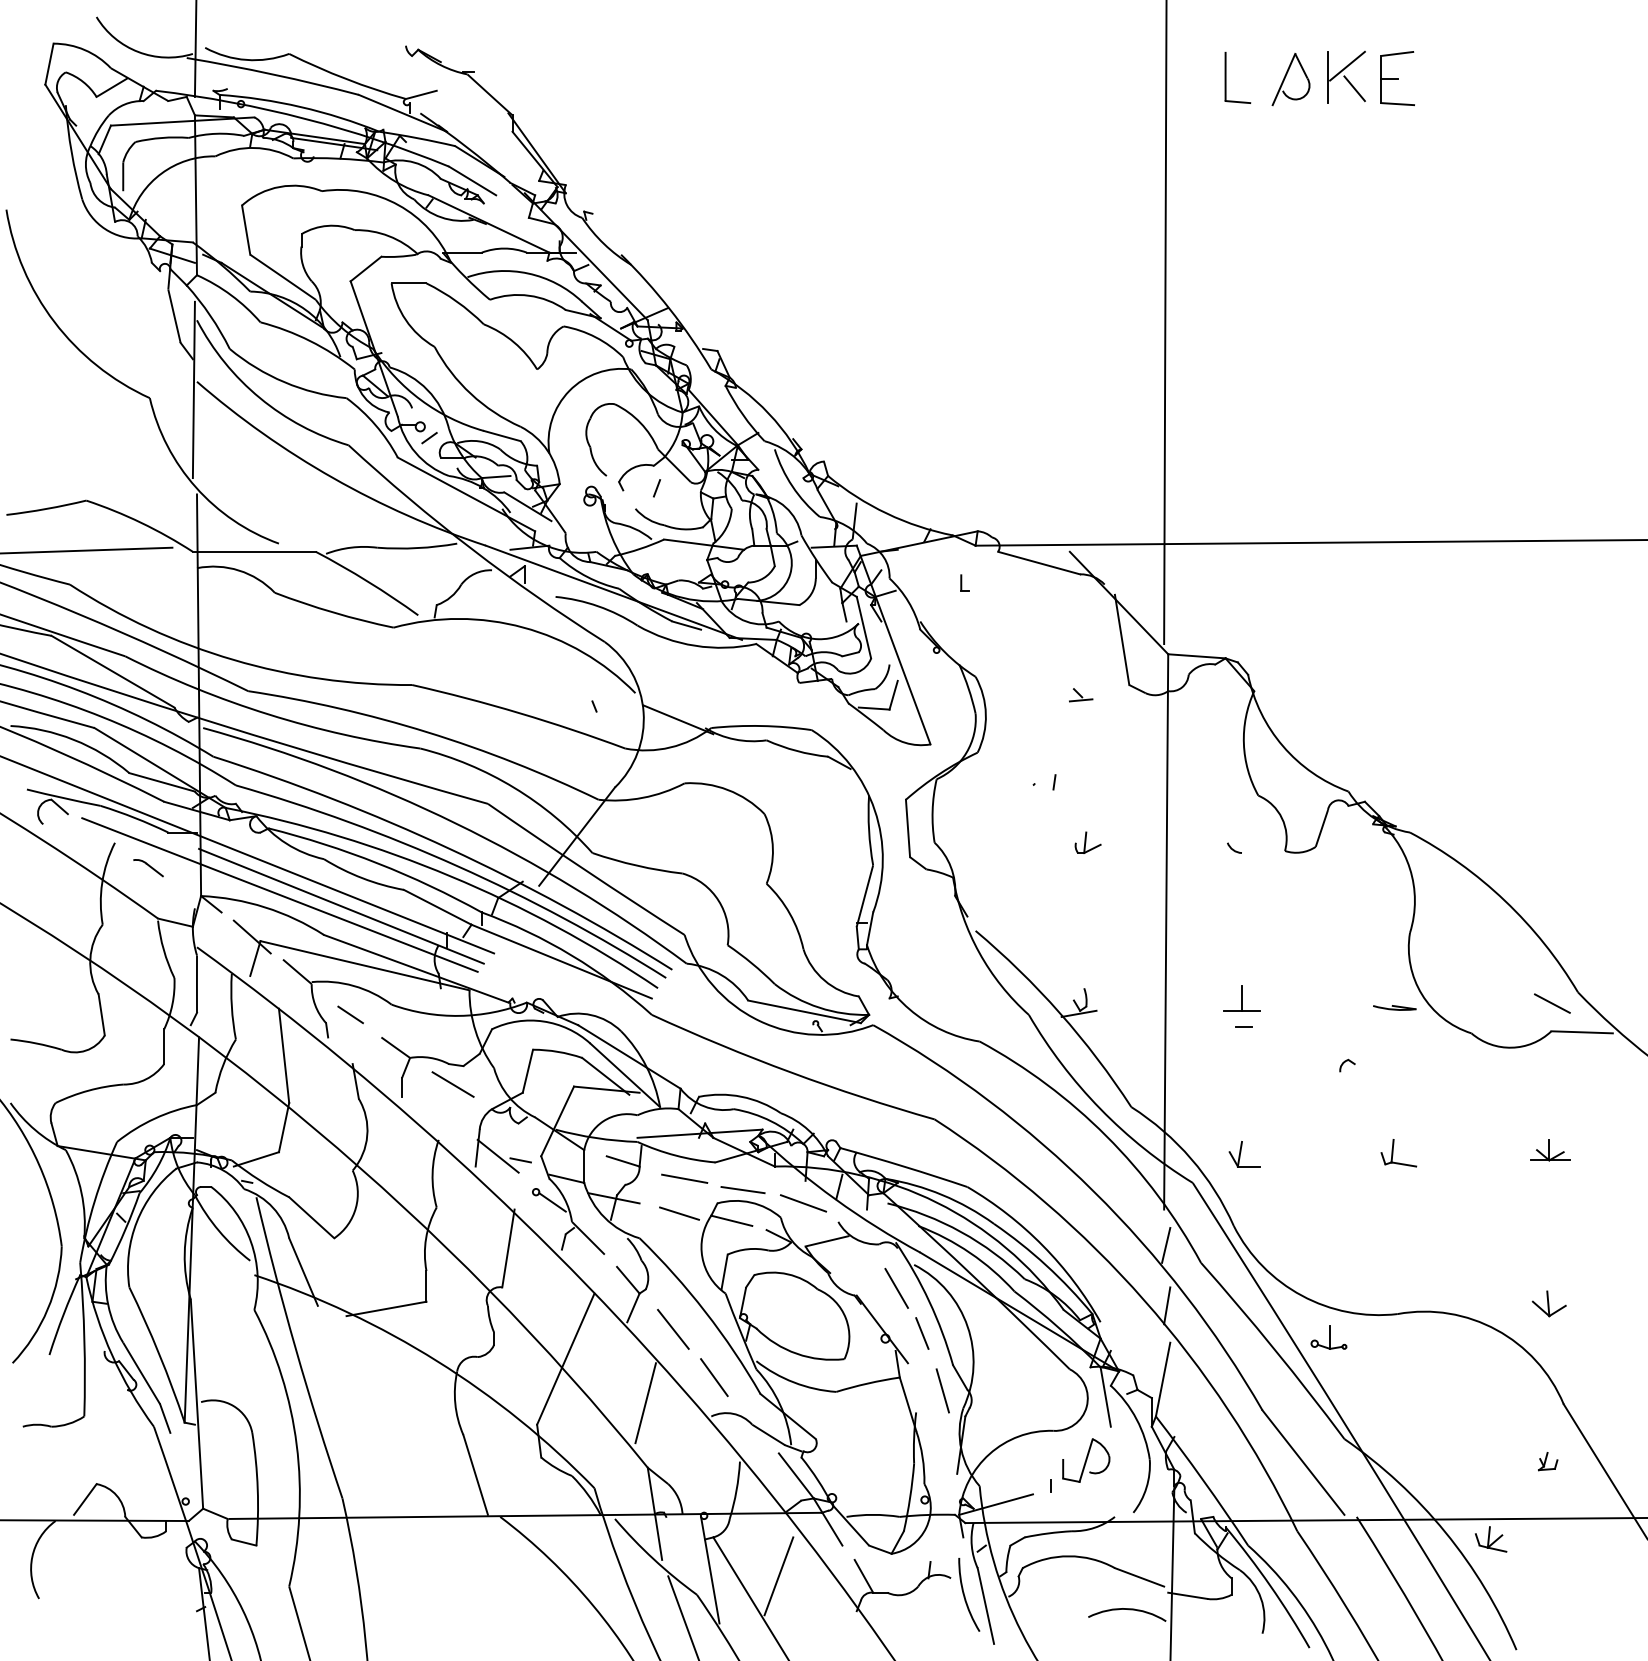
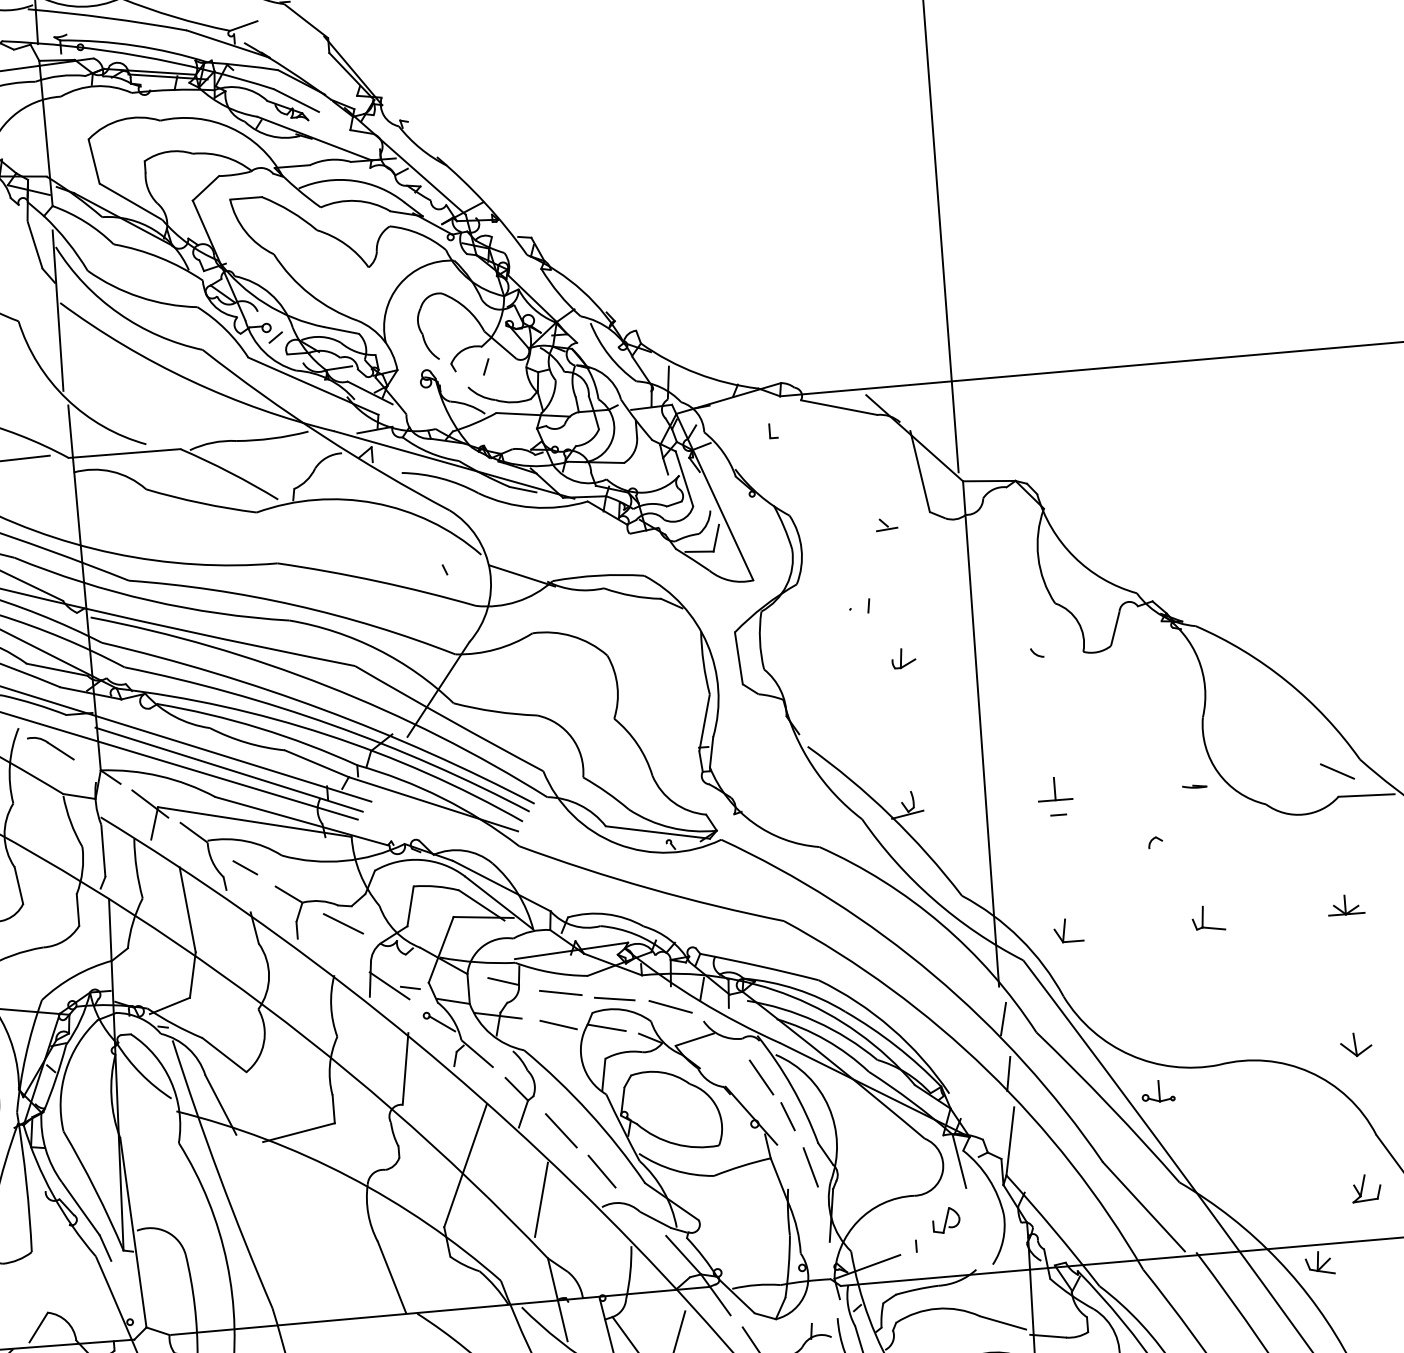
part: (148, 867) -> (50, 748), size x1.67
part: (1394, 1007) -> (1194, 786), size x0.62
part: (1086, 1460) -> (946, 1220), size x0.62
part: (1547, 1461) -> (1365, 1188), size x1.67

